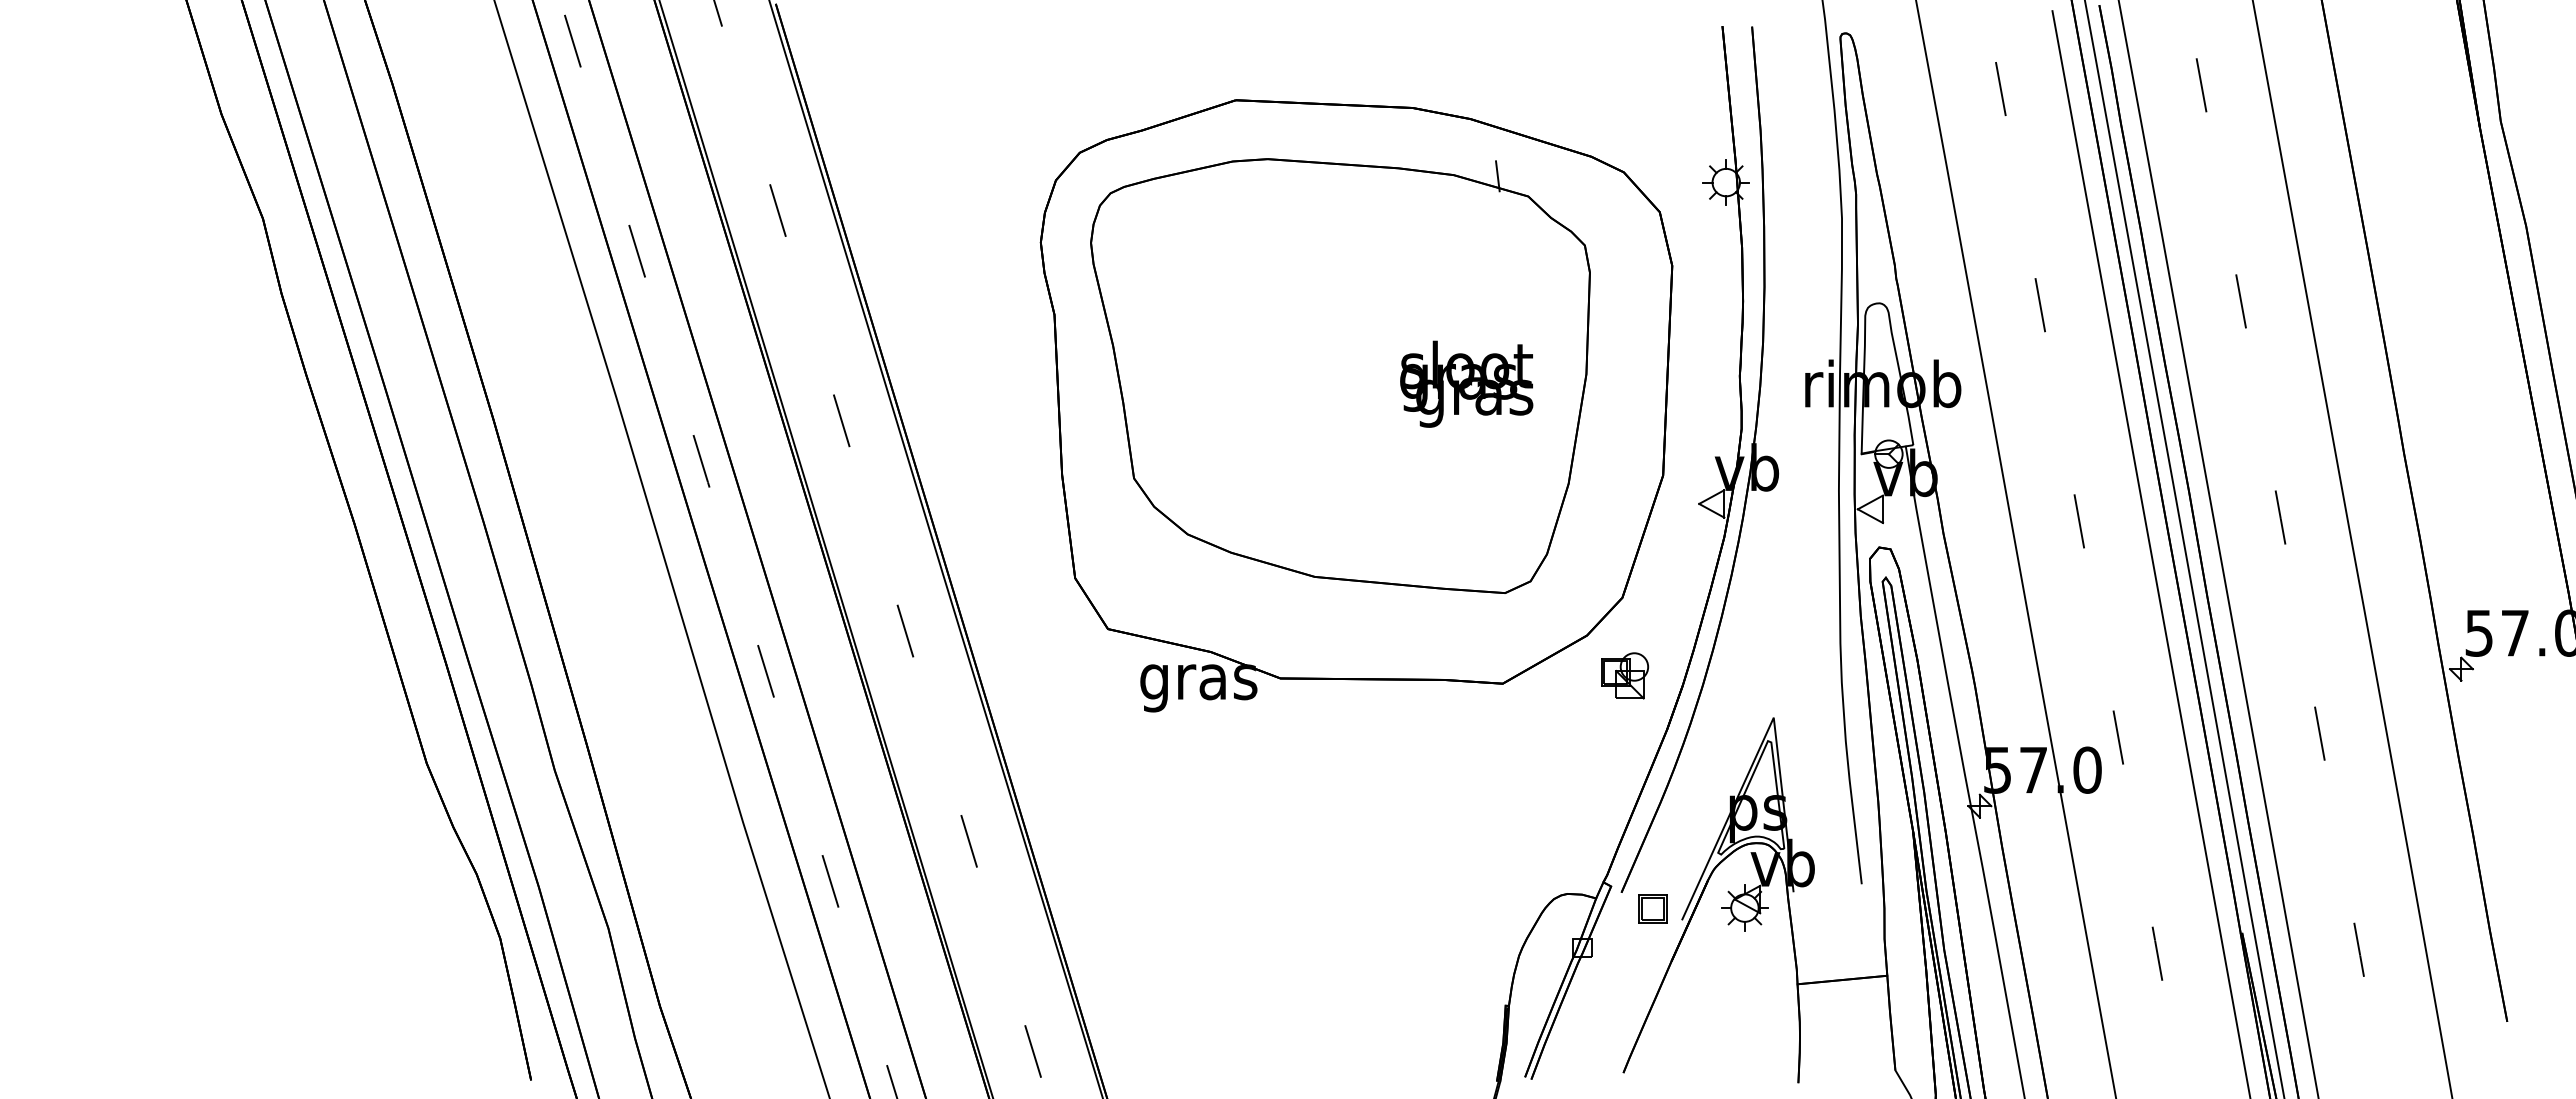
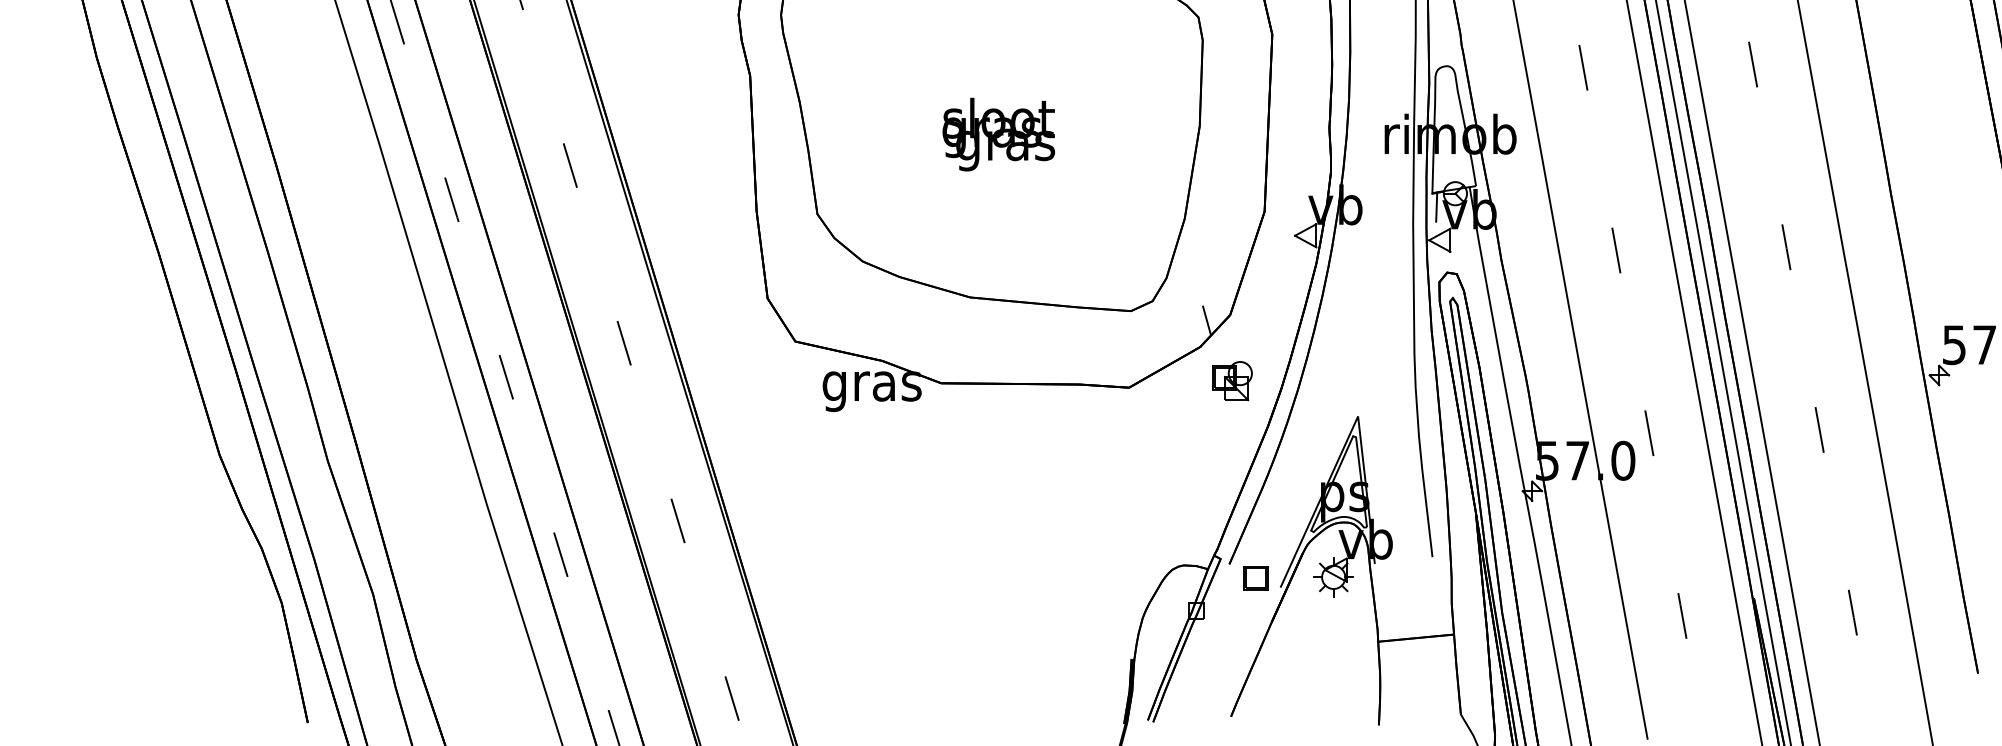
text: (1466, 383) -> (998, 133), moved
line: (1866, 469) -> (1436, 206), added
line: (1594, 603) -> (1206, 319), added

